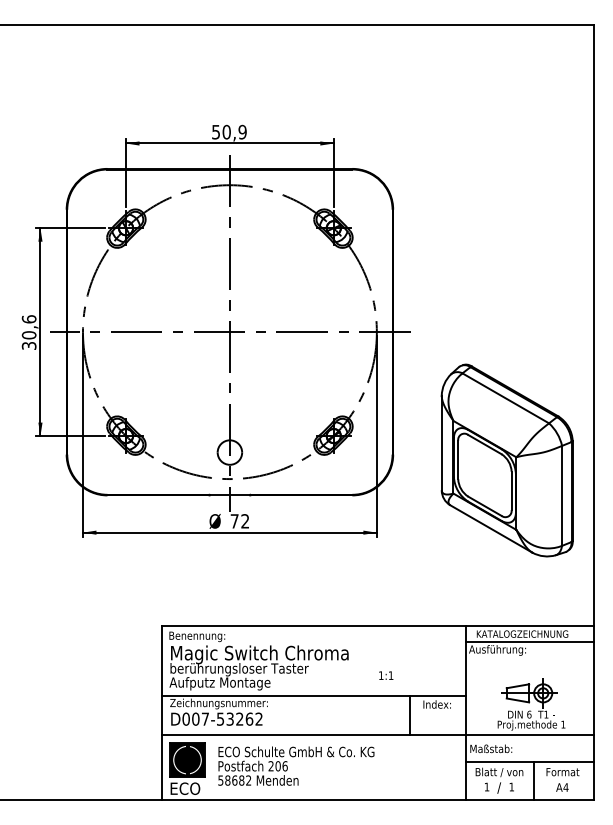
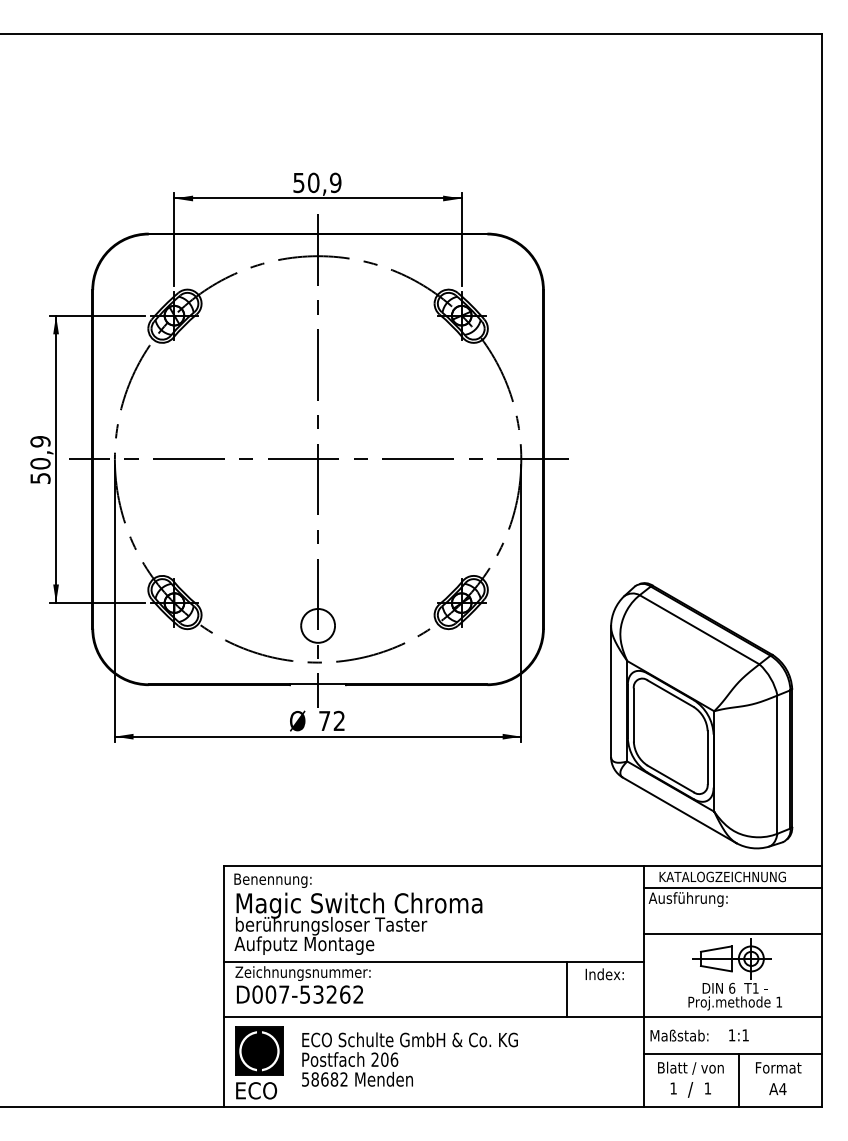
text: (28, 332) -> (39, 459), 30,6 -> 50,9
part: (506, 460) -> (700, 715), moved
text: (386, 675) -> (739, 1035), moved
line: (529, 675) -> (732, 934), added

